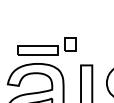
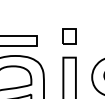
part: (70, 44) -> (69, 36), moved

